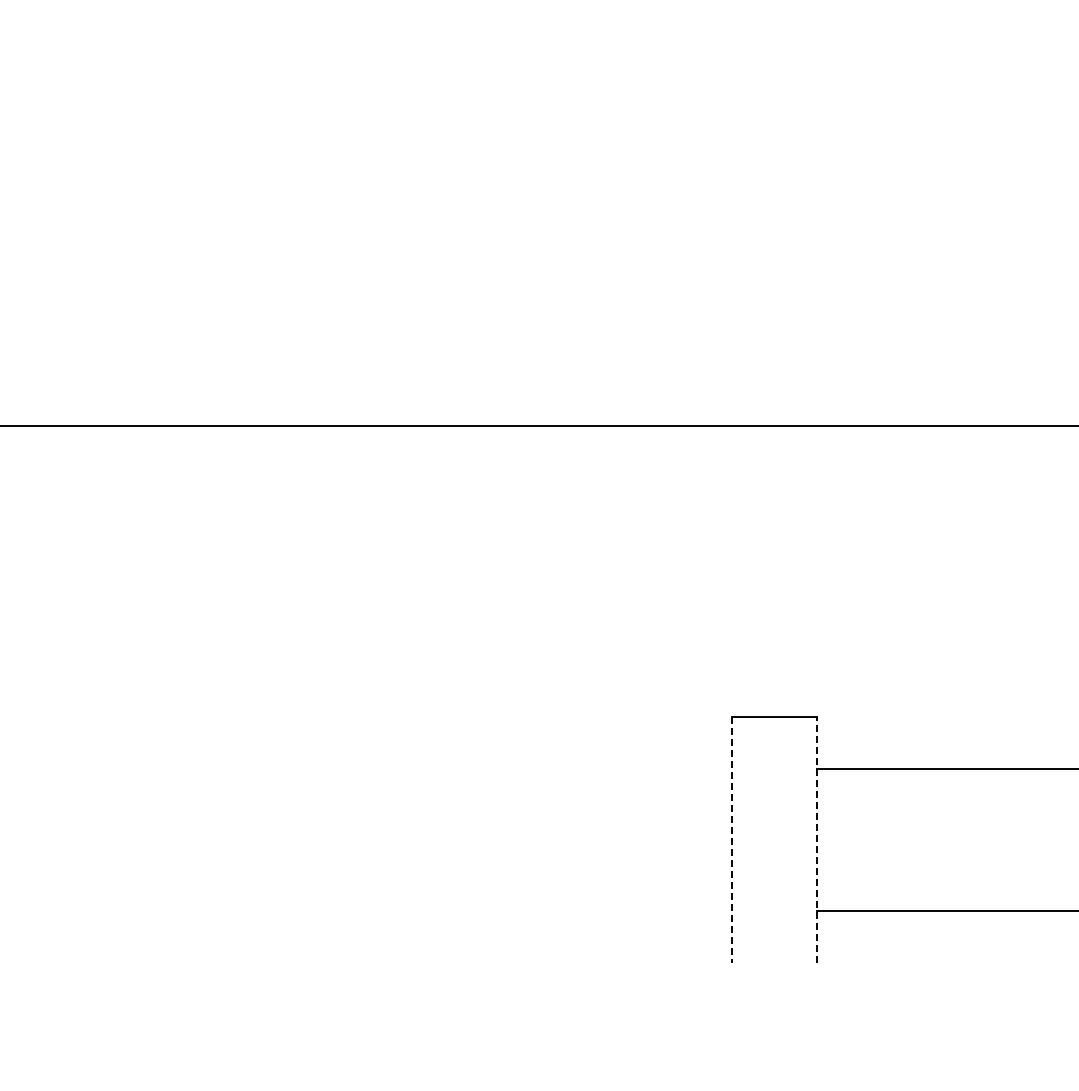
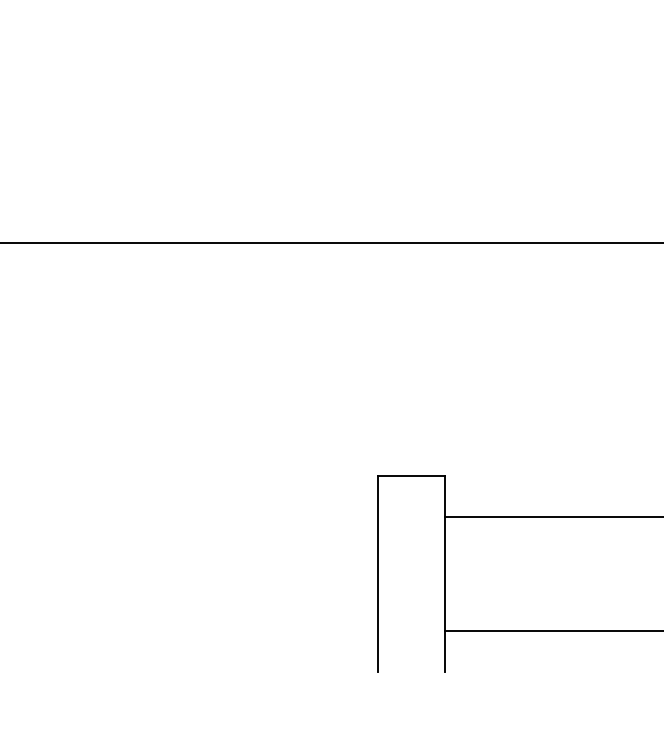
line: (732, 840) -> (378, 574), dashed -> solid
line: (816, 840) -> (445, 574), dashed -> solid

